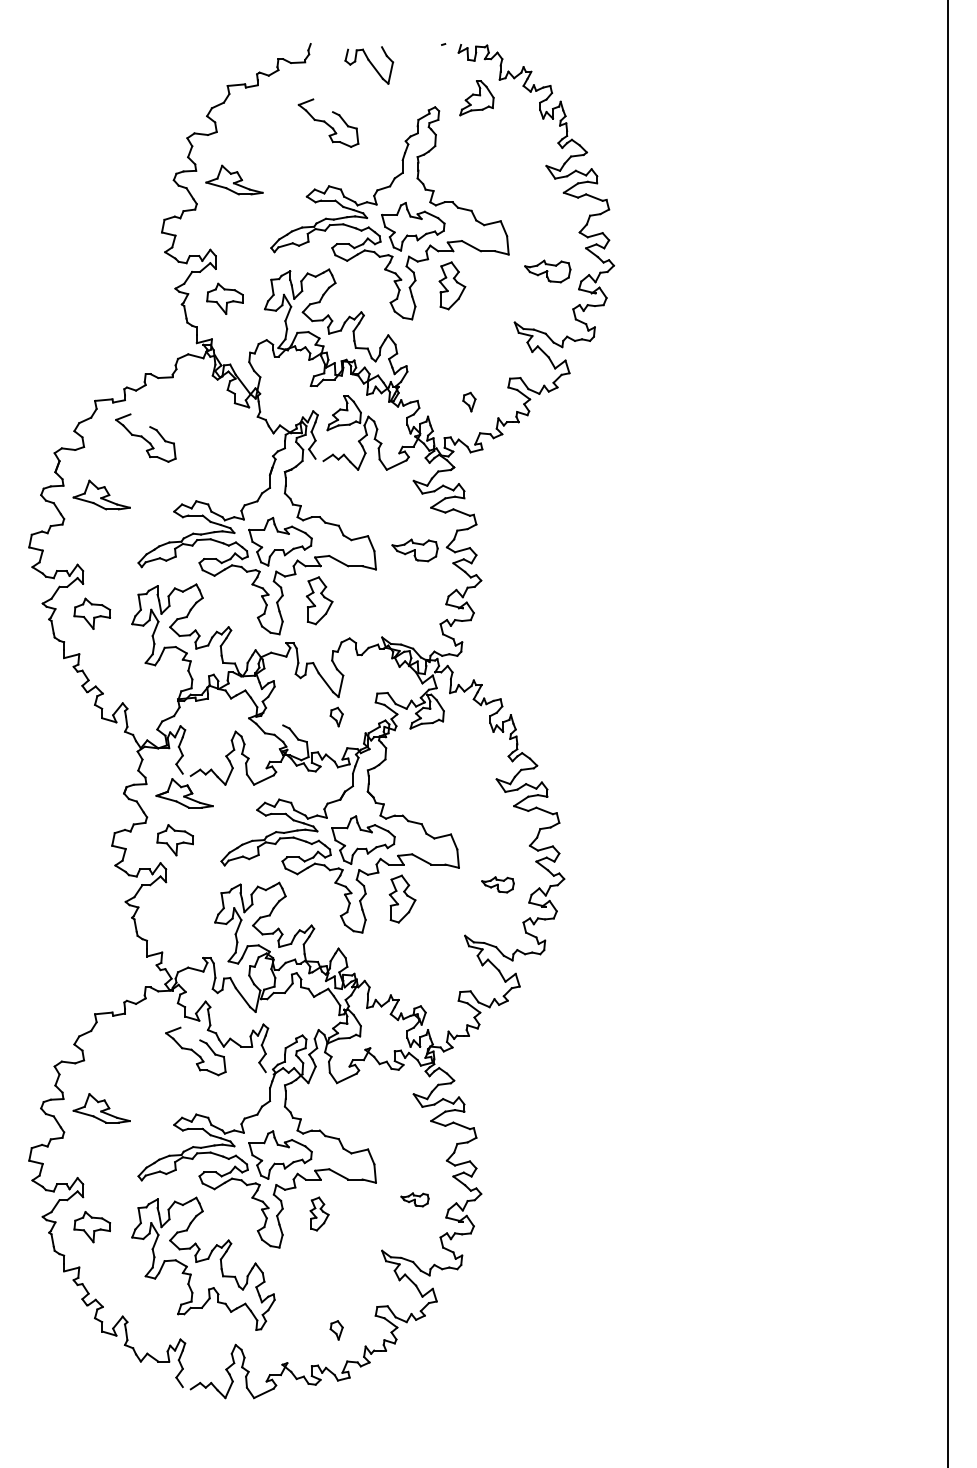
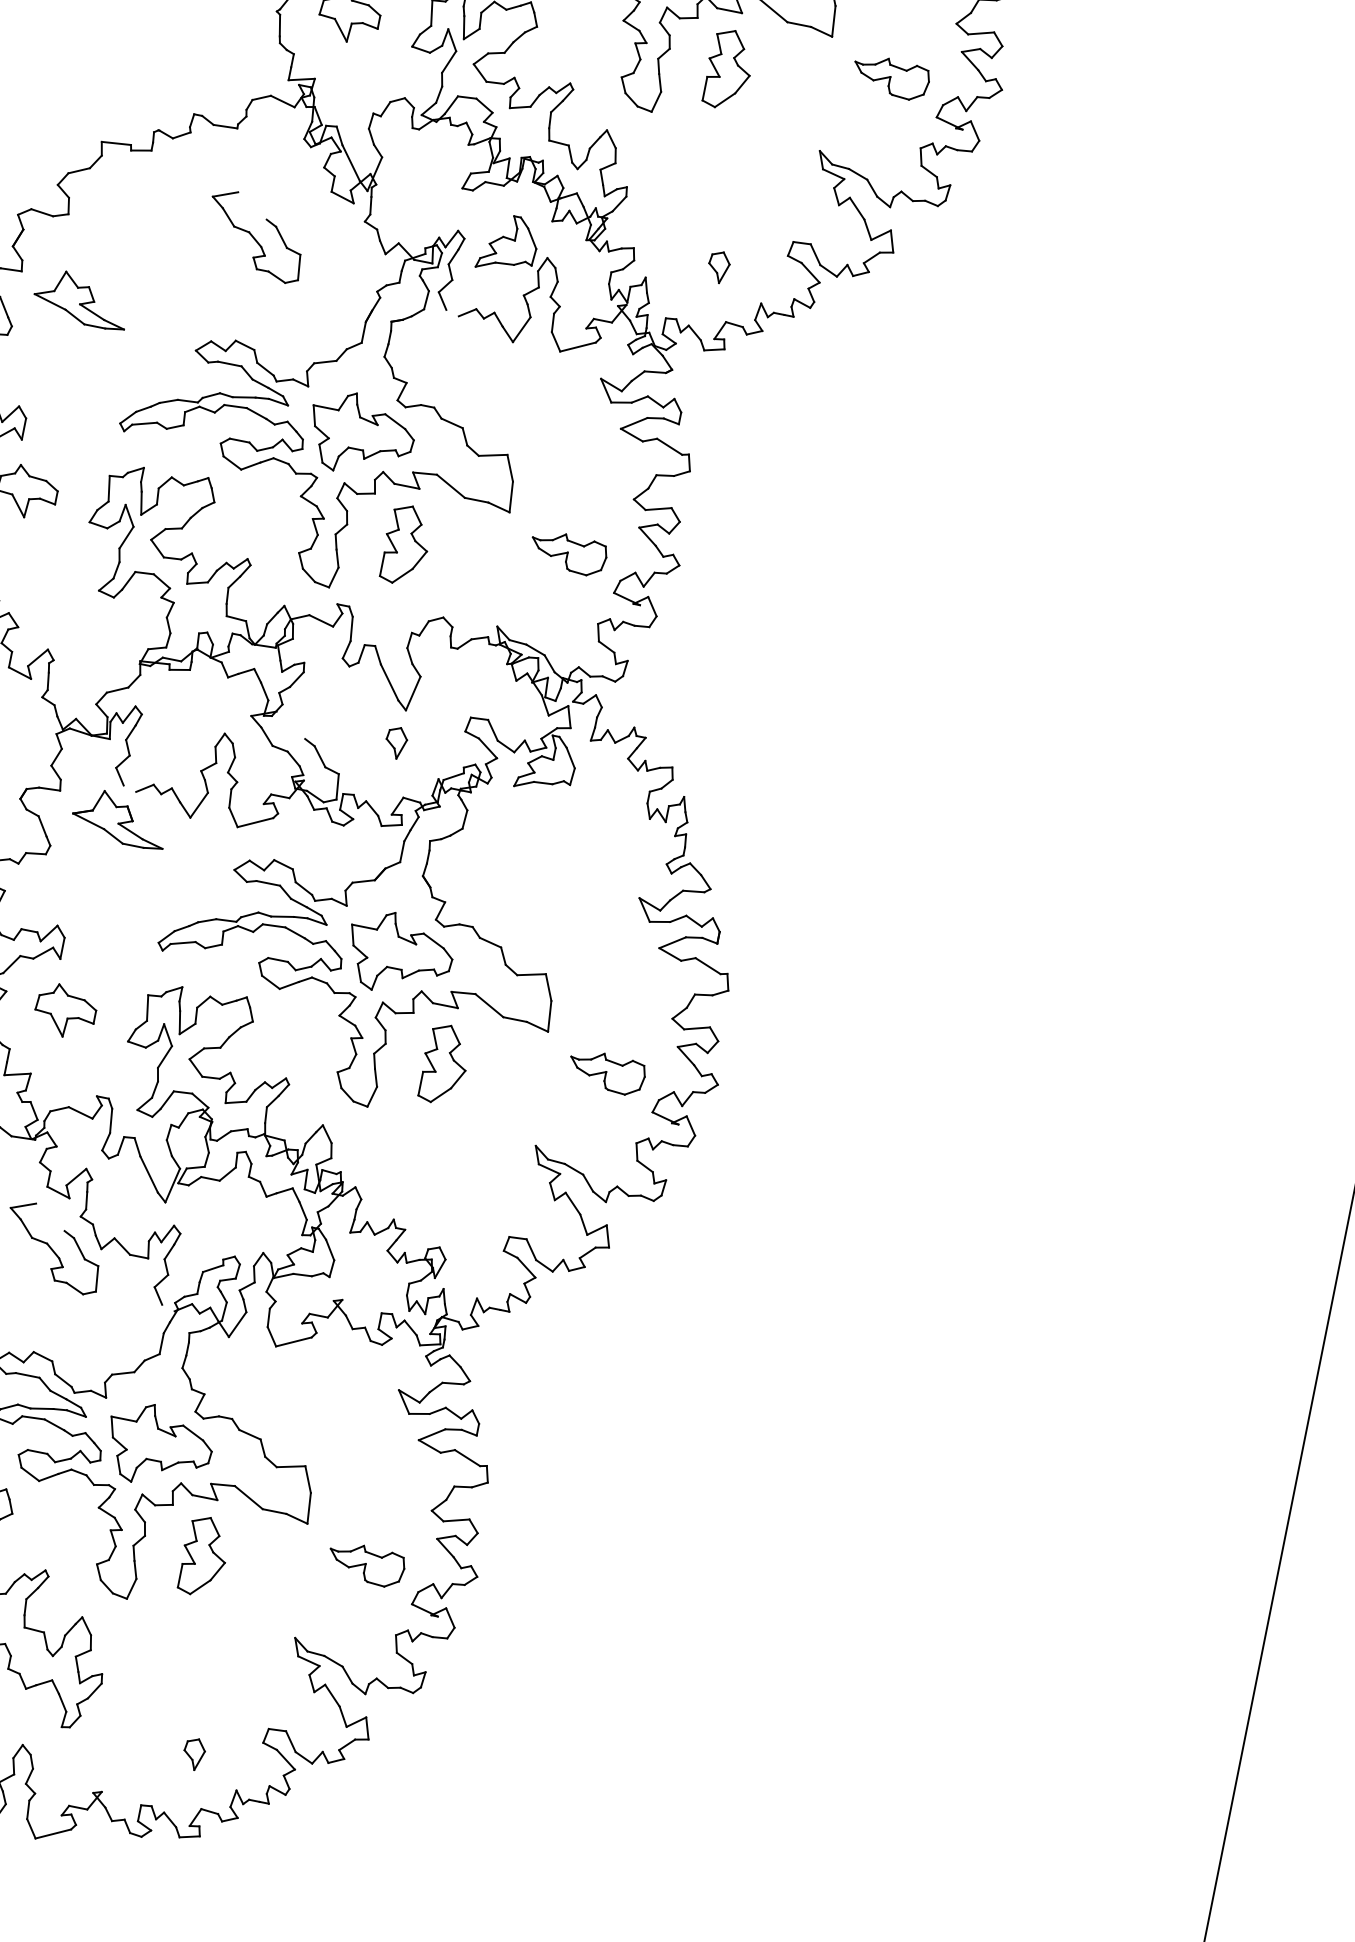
part: (145, 437) -> (255, 235), moved
part: (414, 550) -> (567, 553), moved
part: (174, 840) -> (64, 1011), moved
part: (497, 884) -> (606, 1071), size x1.43
part: (414, 1199) -> (365, 1563), size x1.67
part: (319, 1213) -> (204, 1555), size x1.43

